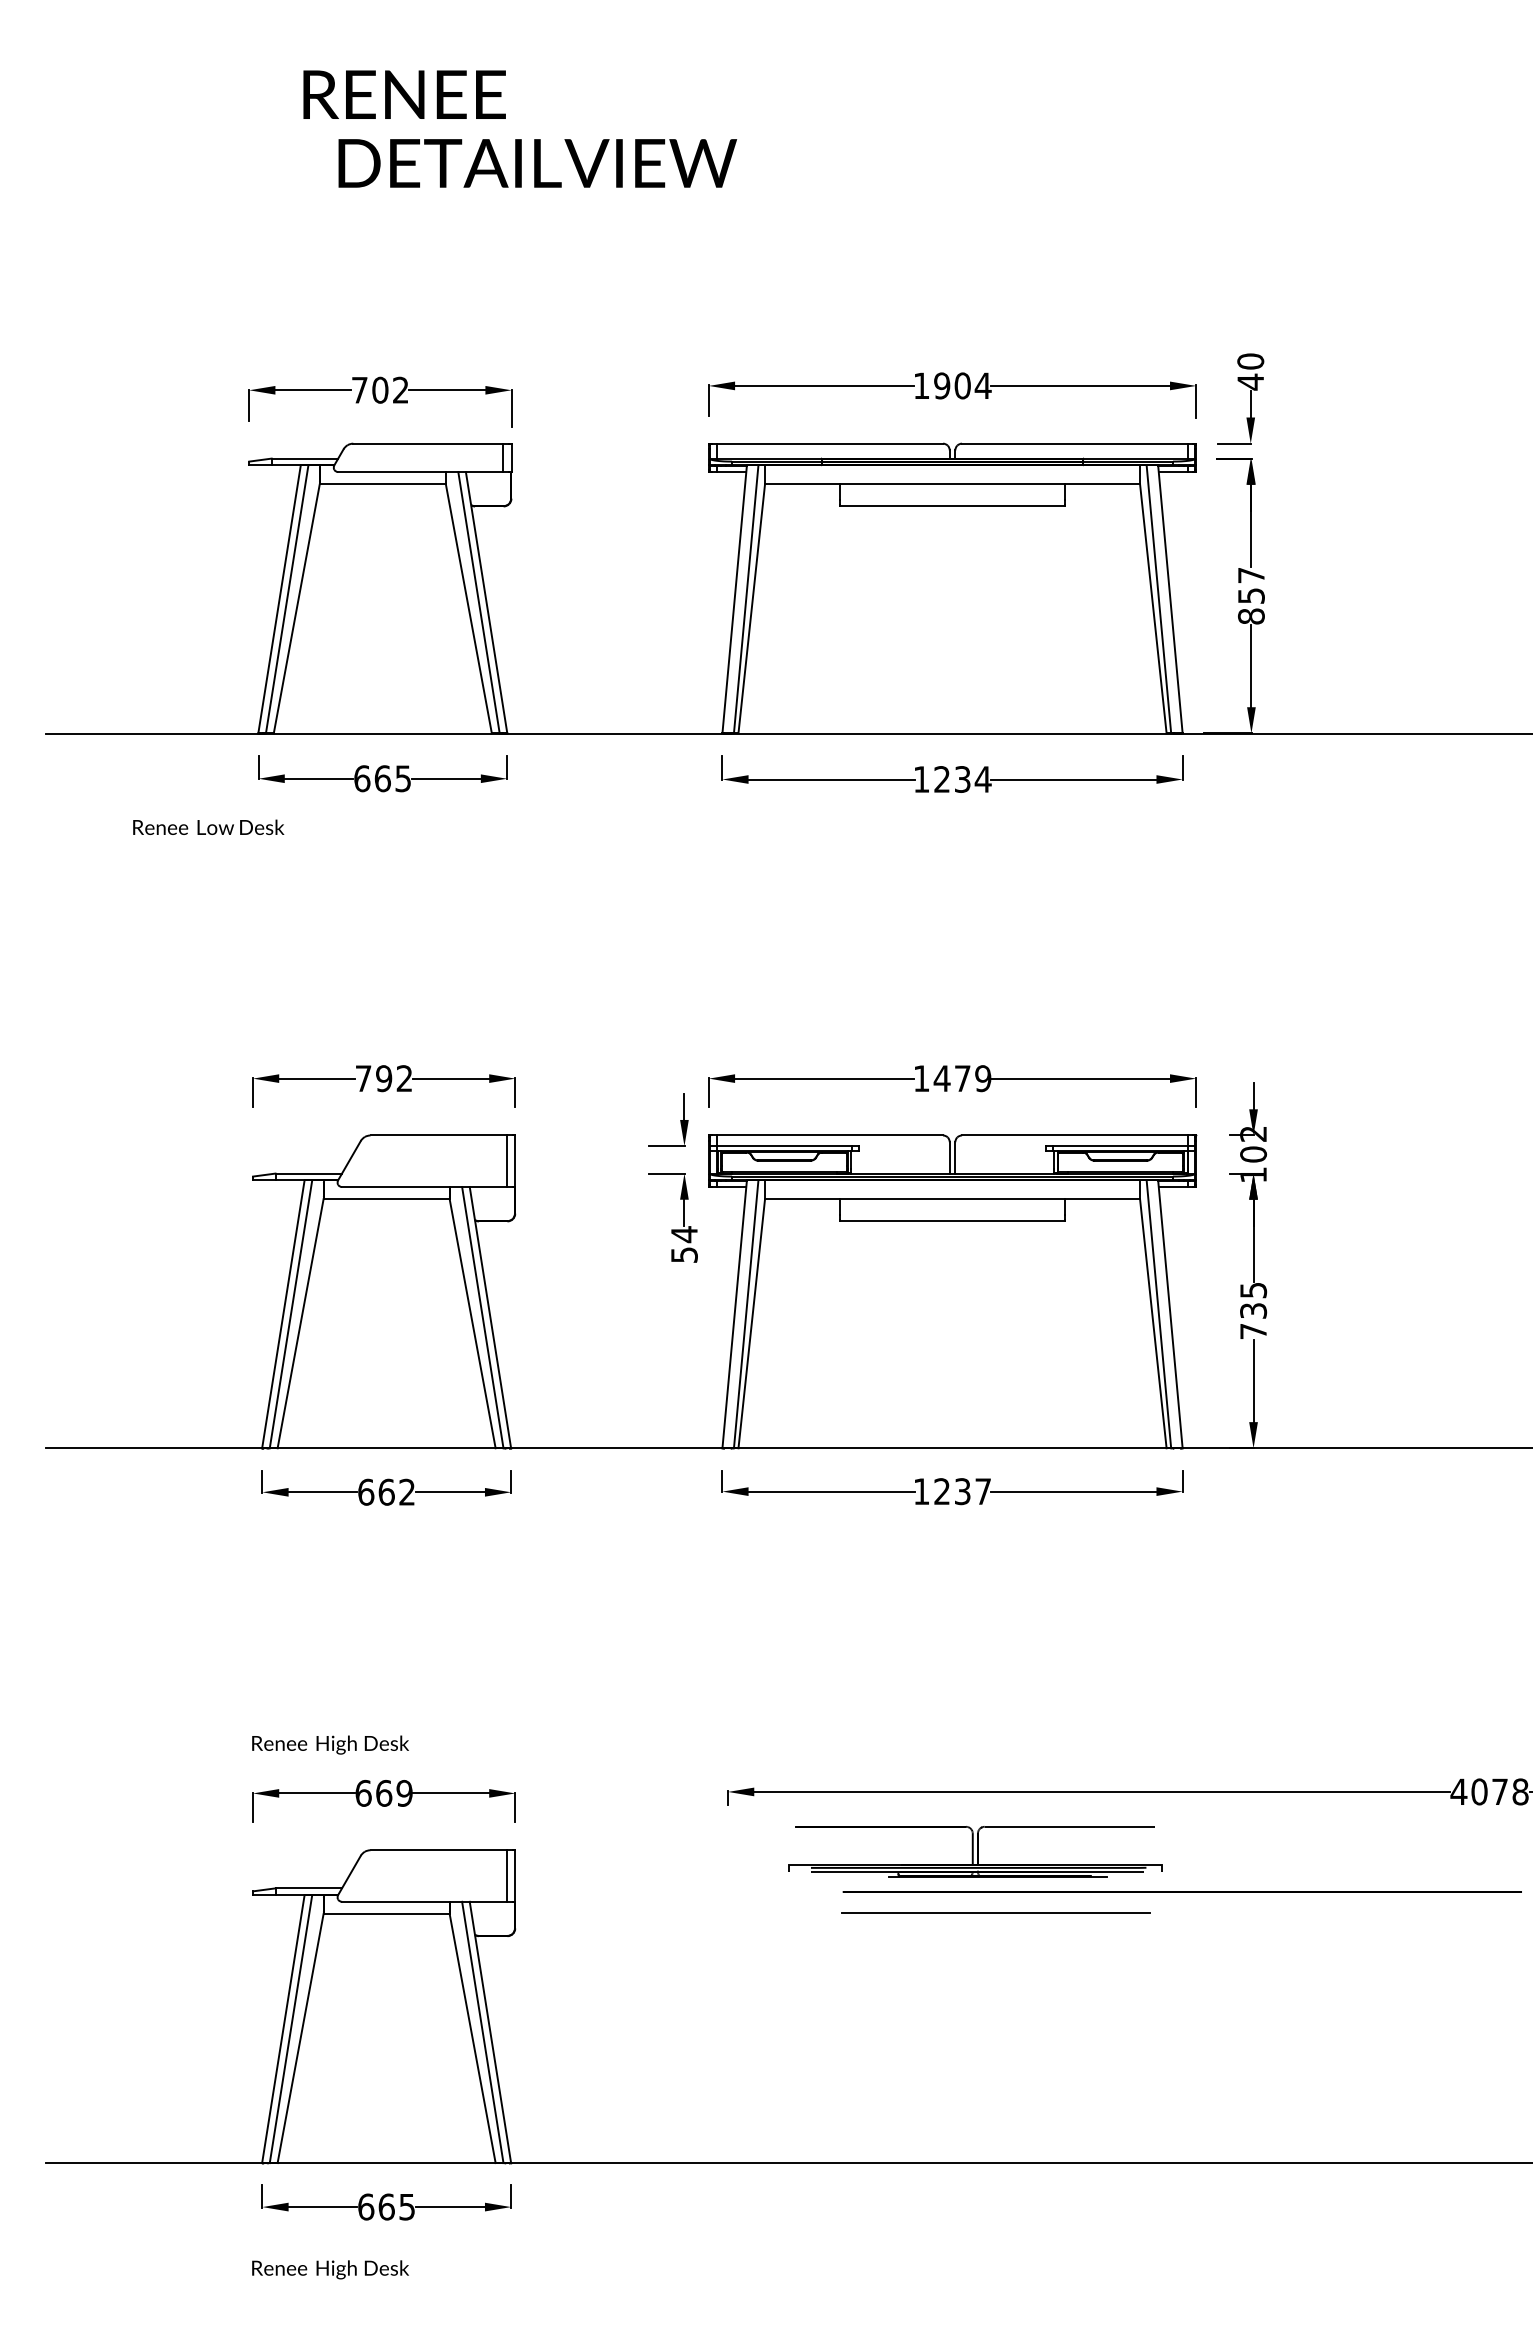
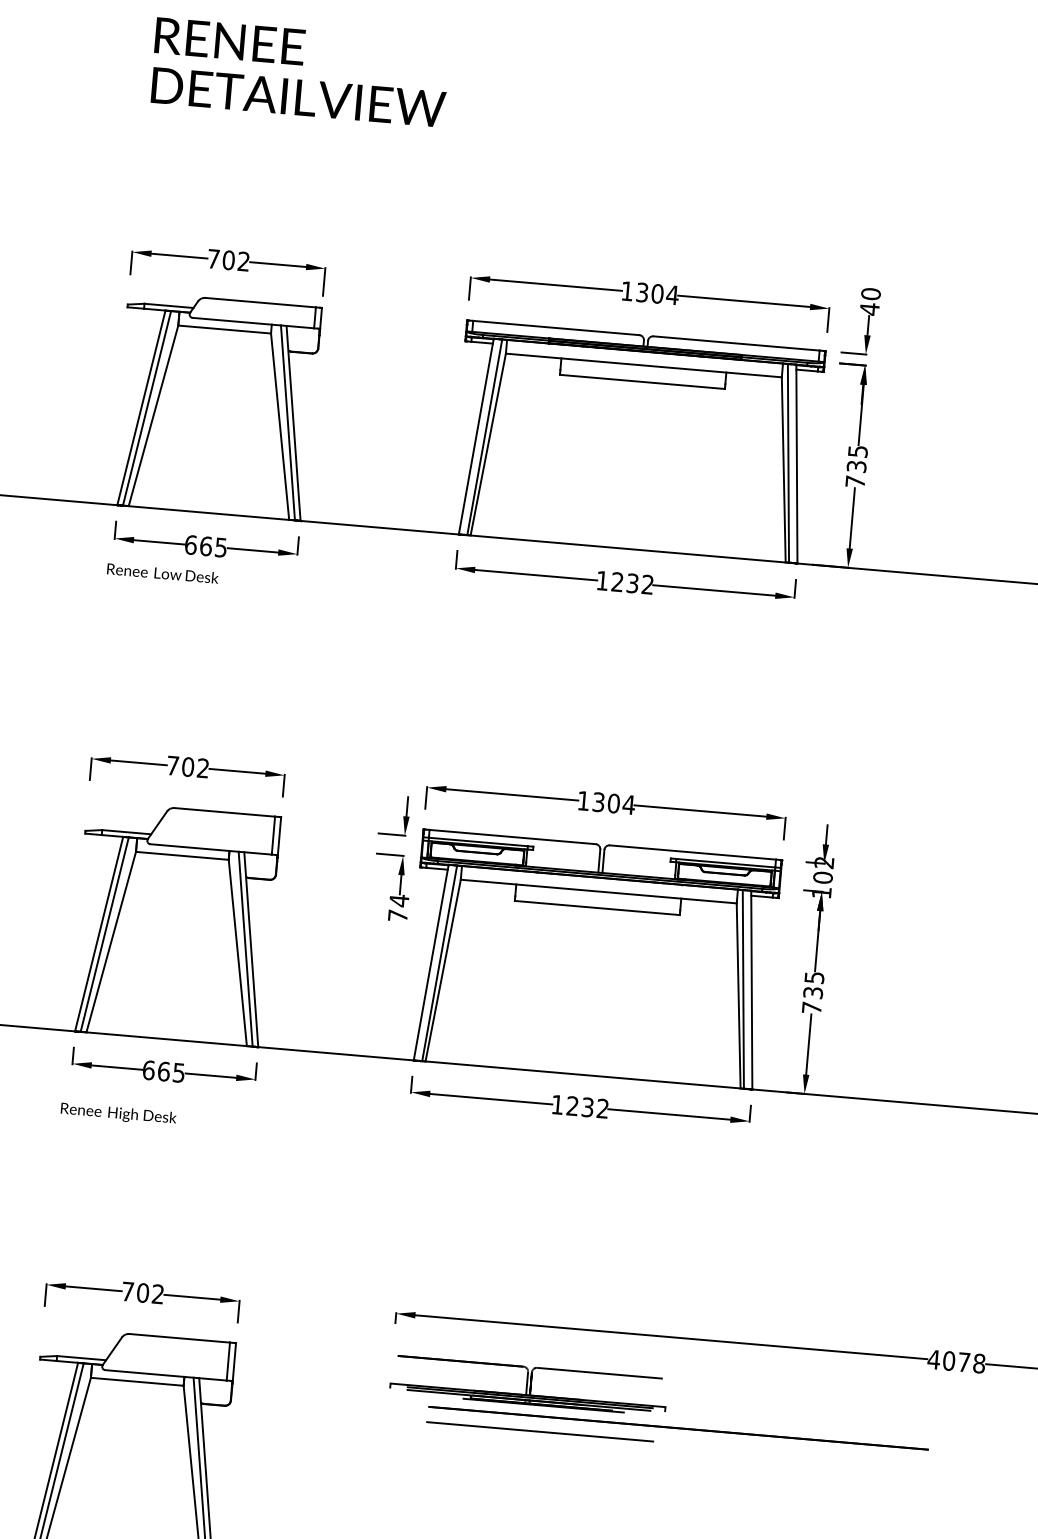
text: (404, 94) -> (229, 41), moved
text: (537, 163) -> (298, 97), moved
text: (942, 385) -> (642, 292), 1904 -> 1304
text: (1250, 596) -> (856, 466), 857 -> 735
text: (982, 779) -> (647, 584), 1234 -> 1232
text: (208, 826) -> (162, 572), moved
text: (384, 1078) -> (188, 767), 792 -> 702
text: (962, 1078) -> (613, 803), 1479 -> 1304
text: (684, 1254) -> (398, 915), 54 -> 74
text: (406, 1491) -> (178, 1072), 662 -> 665
text: (982, 1491) -> (602, 1108), 1237 -> 1232
text: (330, 1744) -> (118, 1113), moved
text: (383, 1792) -> (142, 1292), 669 -> 702
part: (1154, 1869) -> (659, 1410), moved

